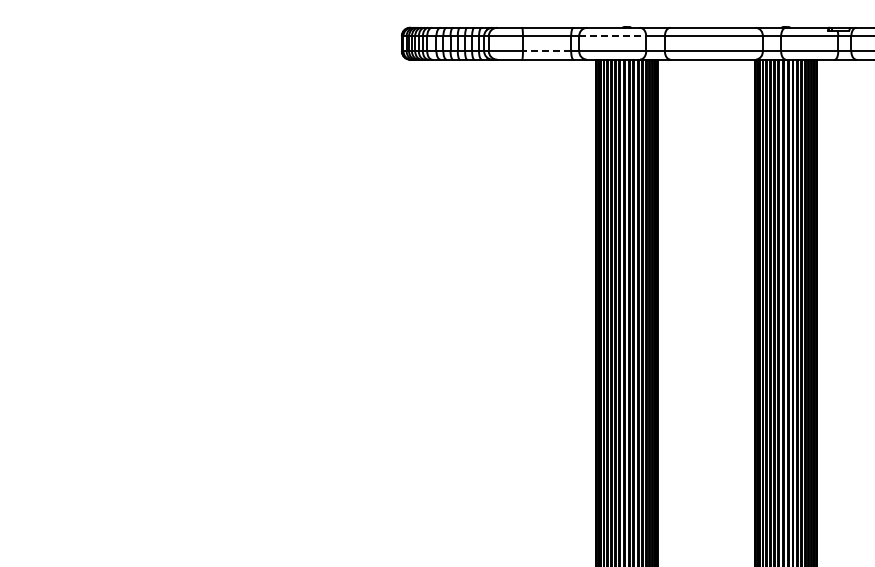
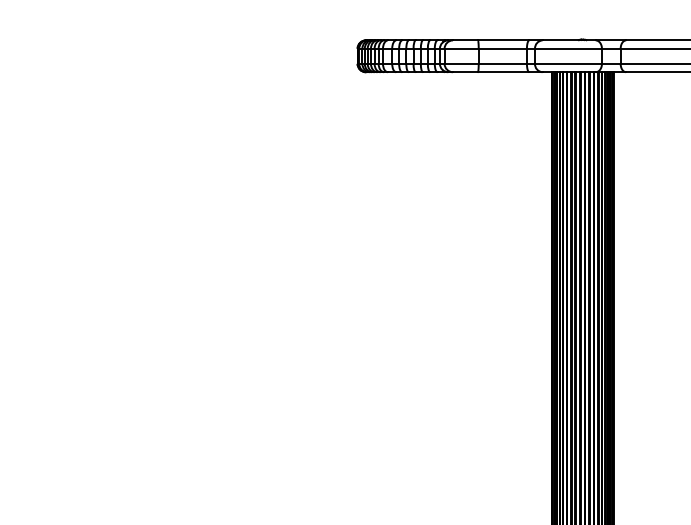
line: (613, 36) -> (569, 49), dashed -> solid
line: (546, 51) -> (502, 64), dashed -> solid

